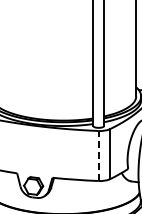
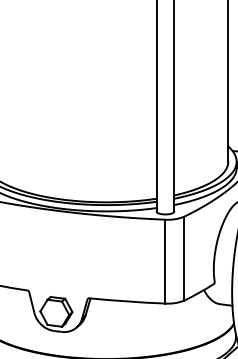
line: (98, 155) -> (165, 260), dashed -> solid

